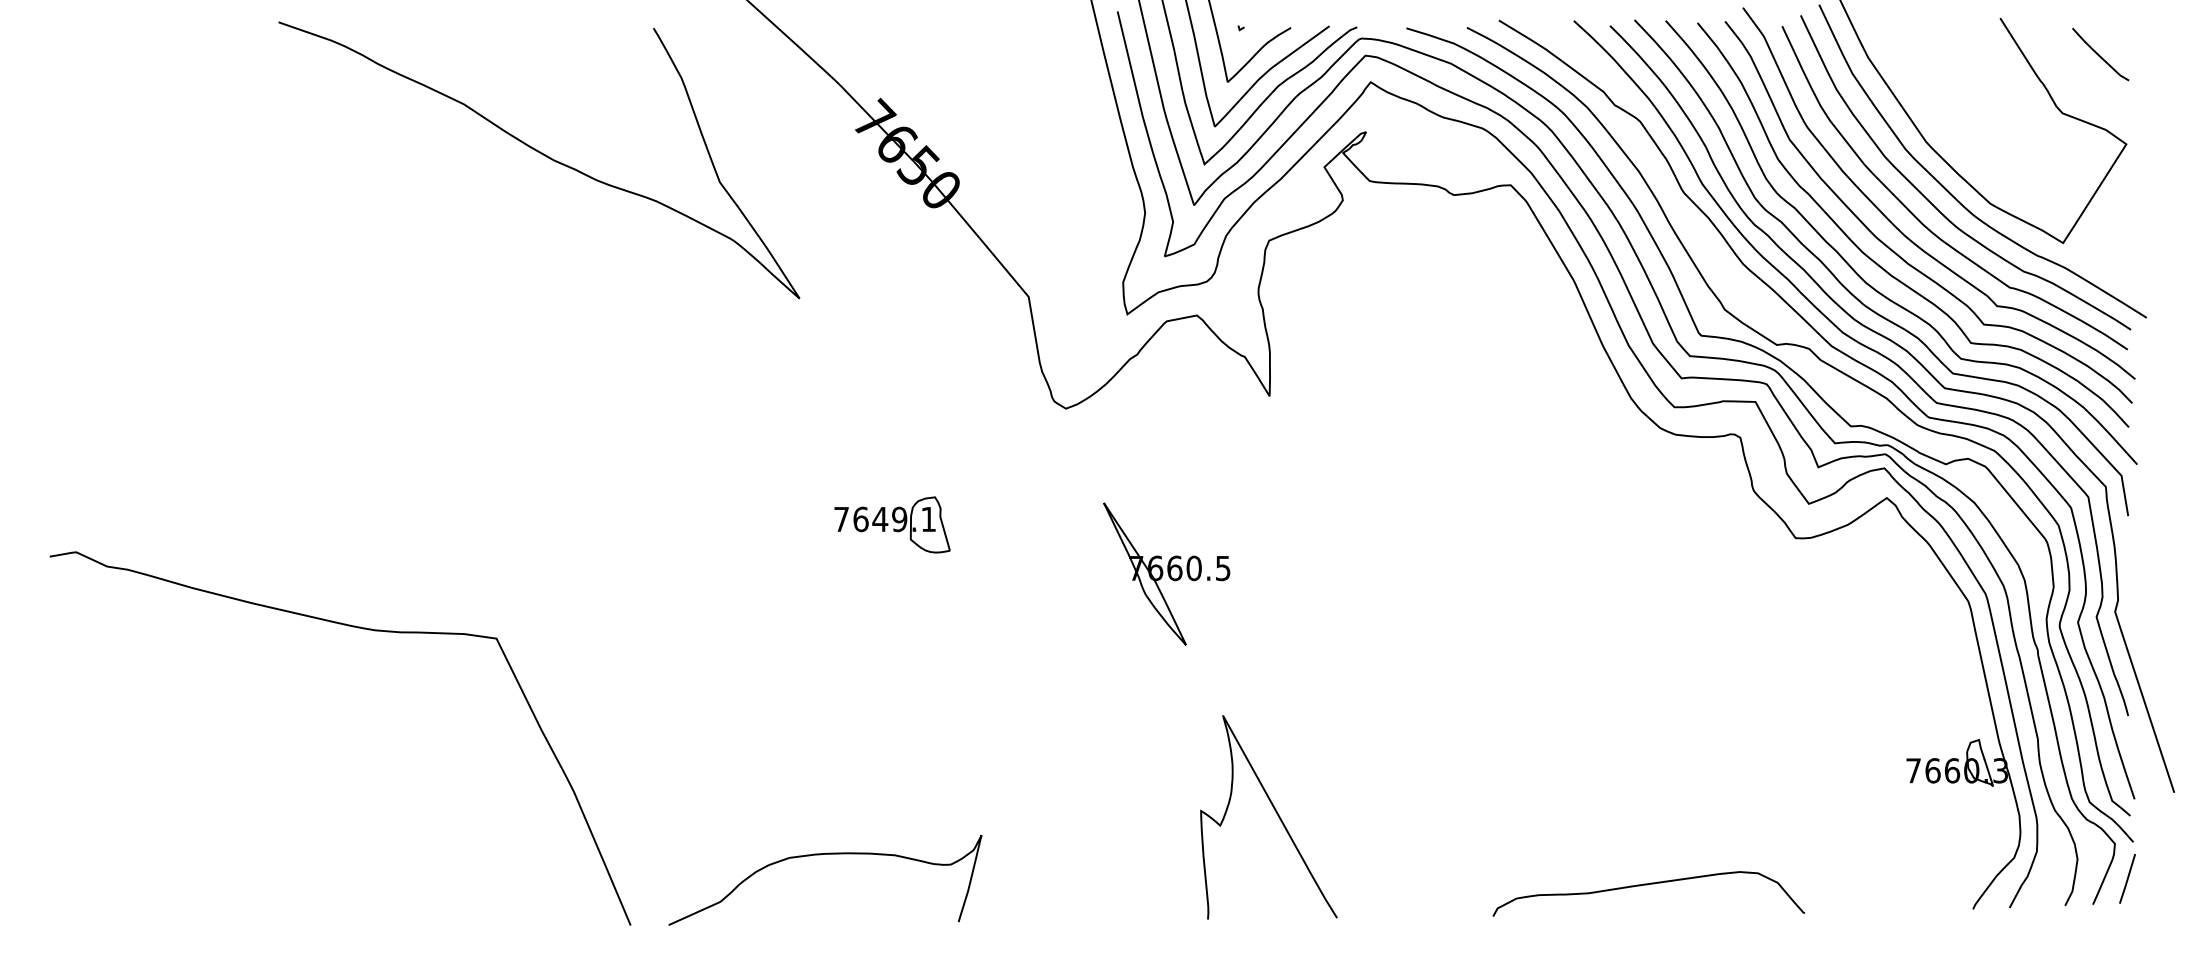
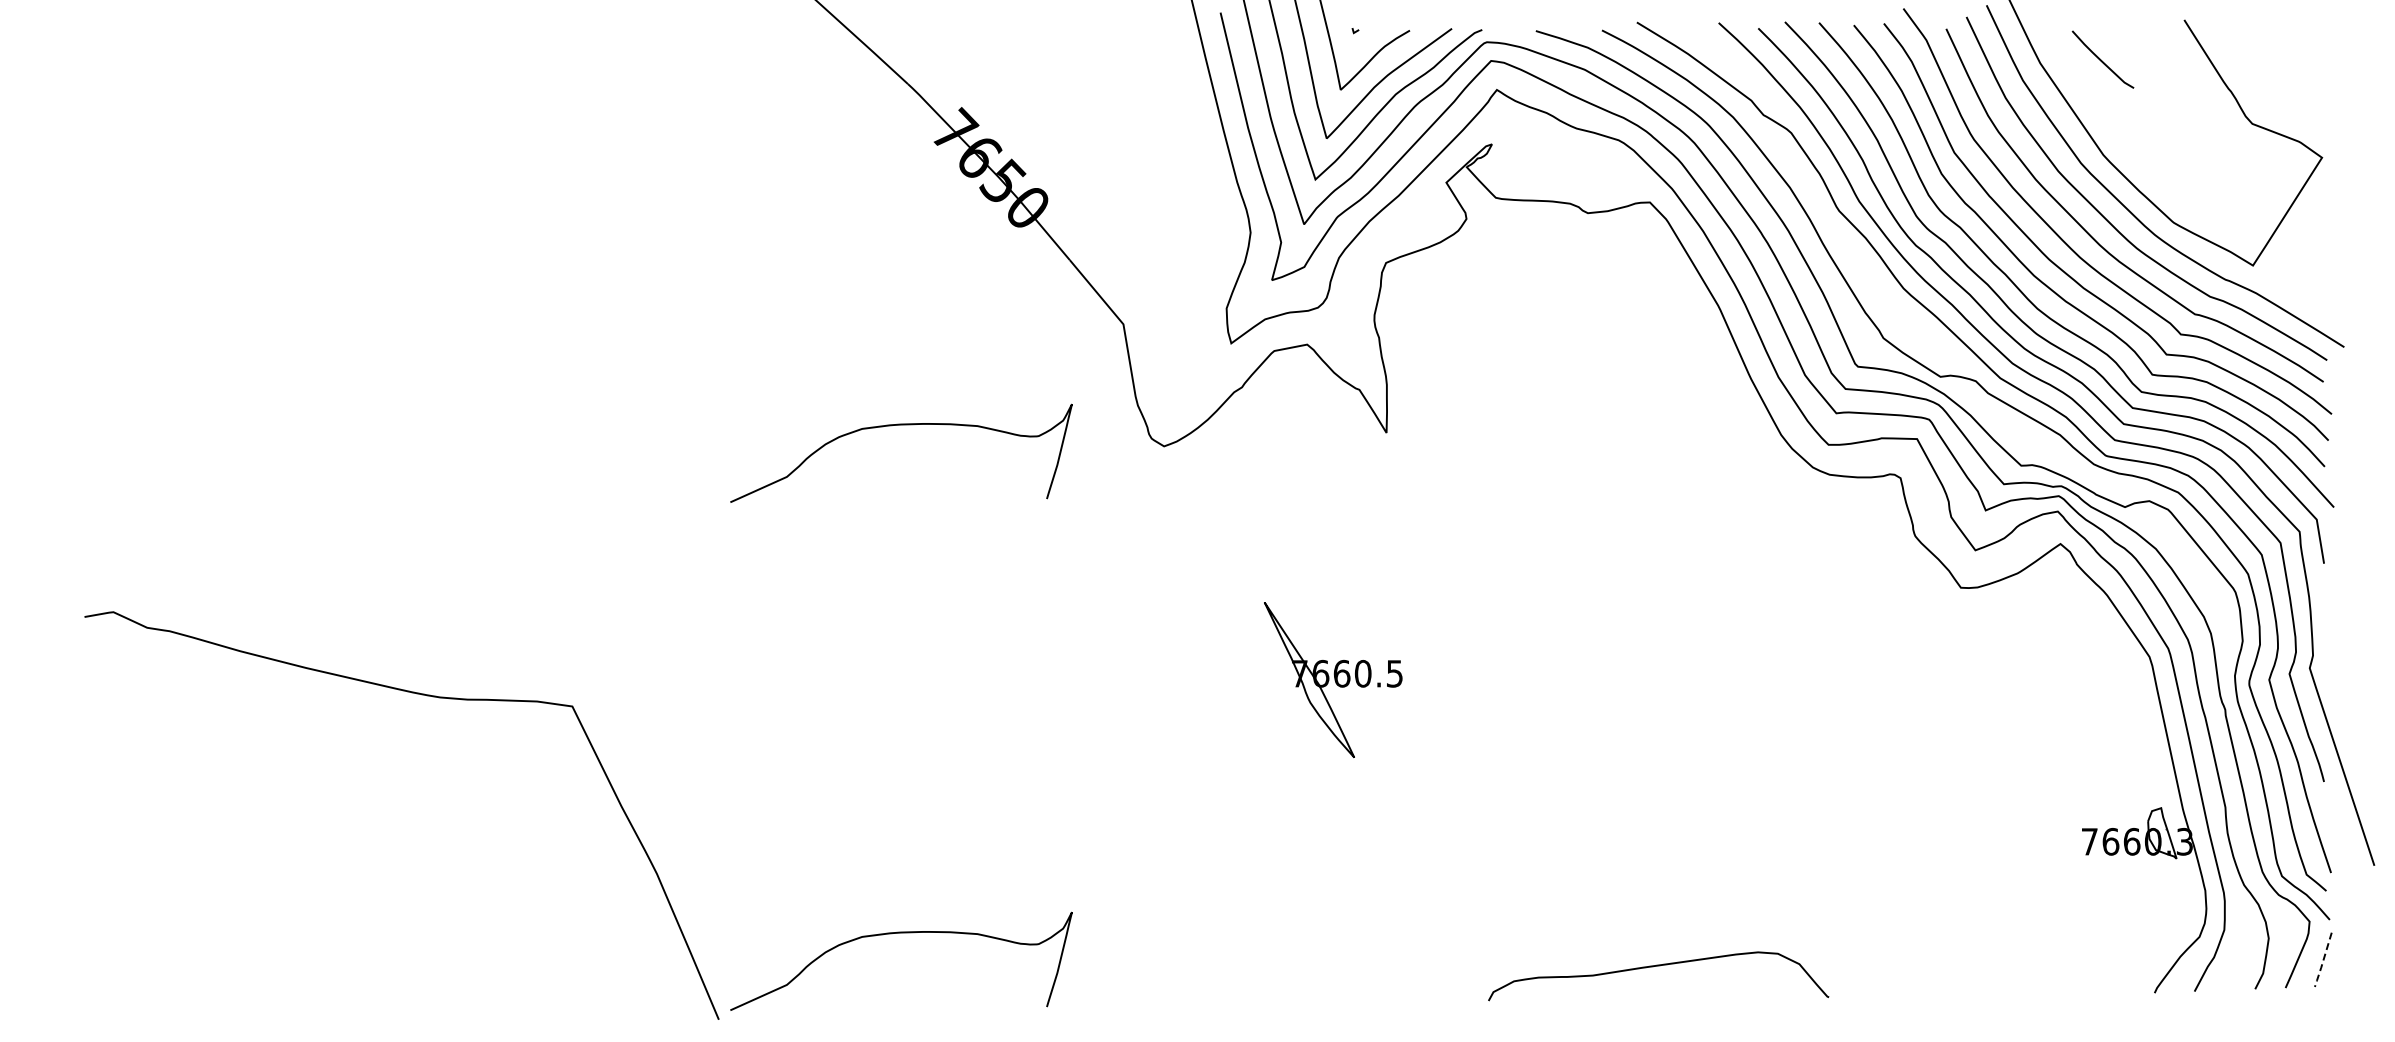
curve: (2099, 54) -> (2101, 59), moved
curve: (540, 154) -> (590, 168), removed
curve: (825, 389) -> (901, 425), added
part: (892, 525) -> (974, 573), removed
part: (1167, 573) -> (1333, 679), moved
curve: (358, 628) -> (421, 695), moved
curve: (1275, 812) -> (1393, 887), removed
line: (2127, 880) -> (2323, 961), solid -> dashed
curve: (1648, 884) -> (1658, 966), moved

